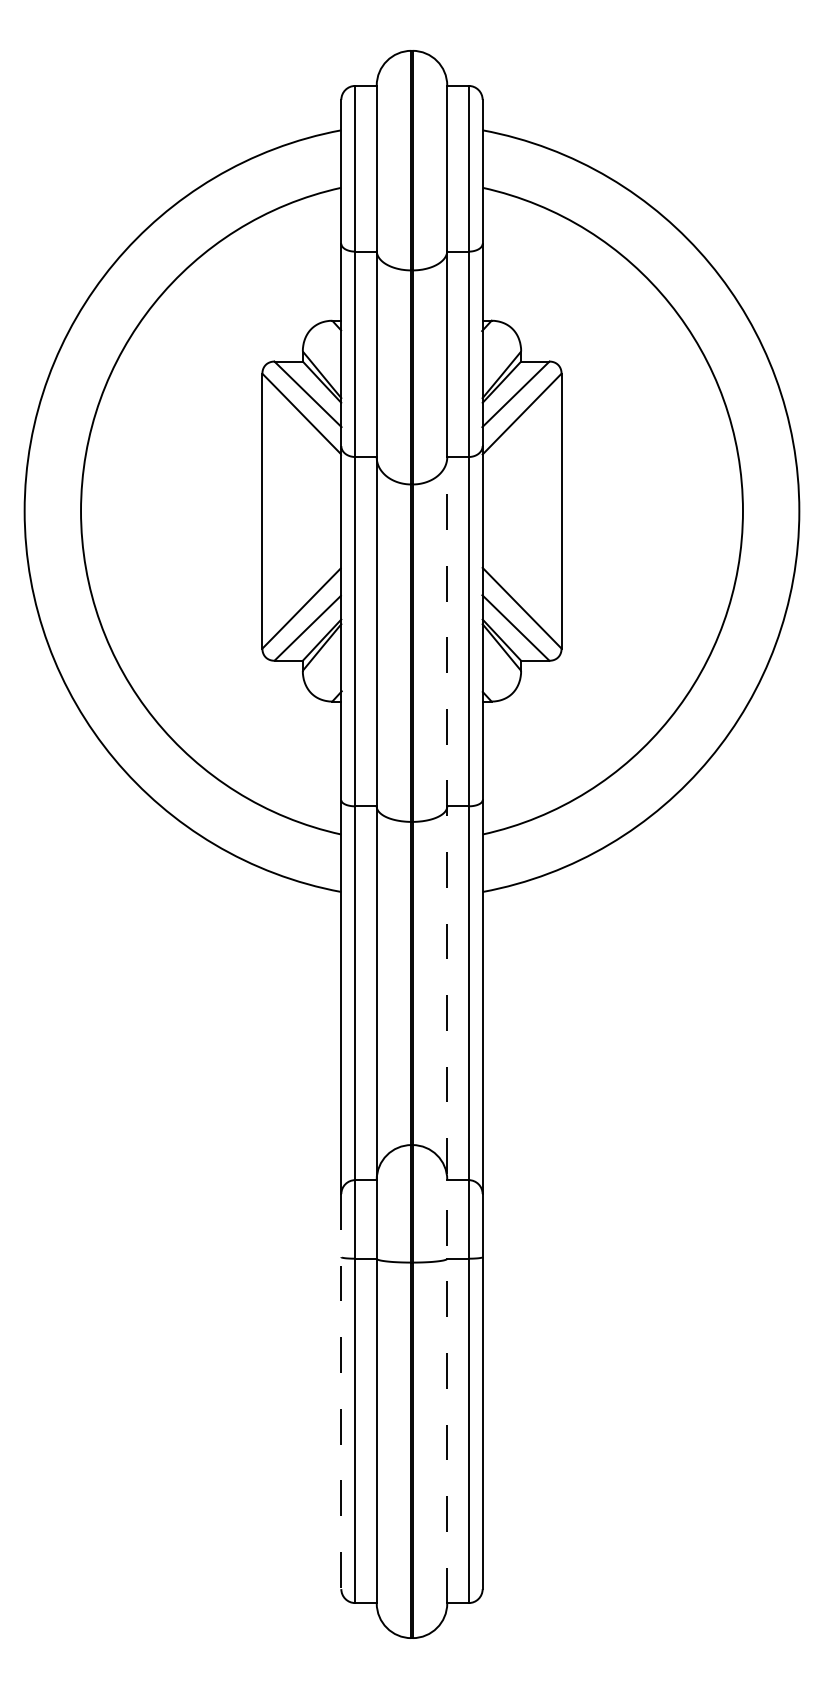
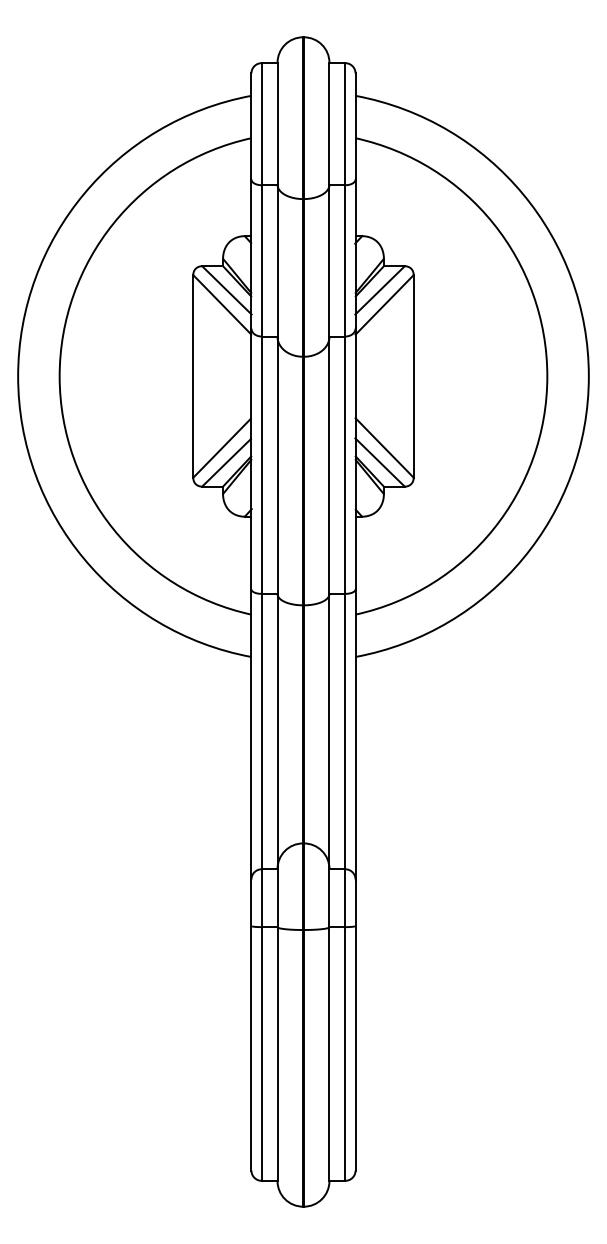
line: (447, 1029) -> (329, 758), dashed -> solid
line: (341, 1392) -> (251, 1025), dashed -> solid

